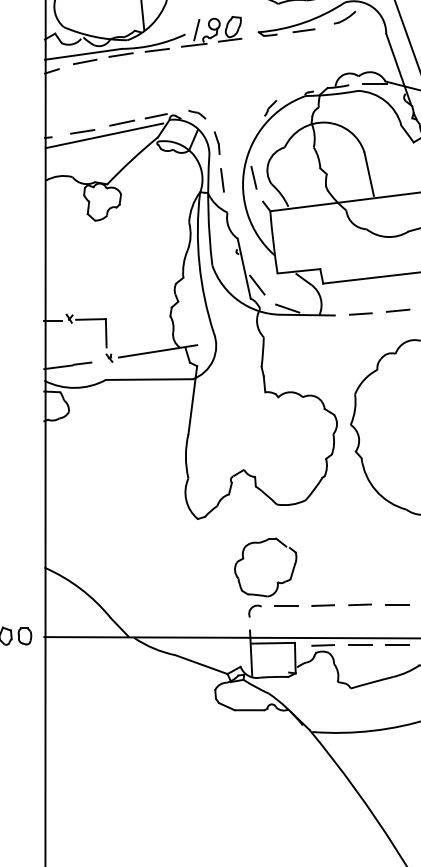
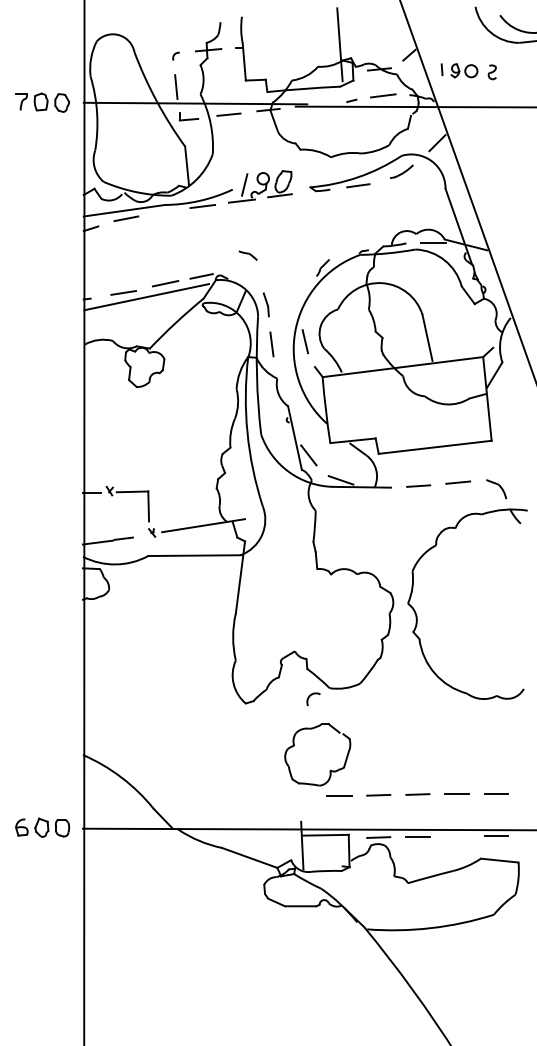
line: (121, 55) -> (164, 211), removed
part: (196, 114) -> (247, 255), moved
arc: (254, 607) -> (312, 695), moved
line: (396, 645) -> (456, 837), removed

